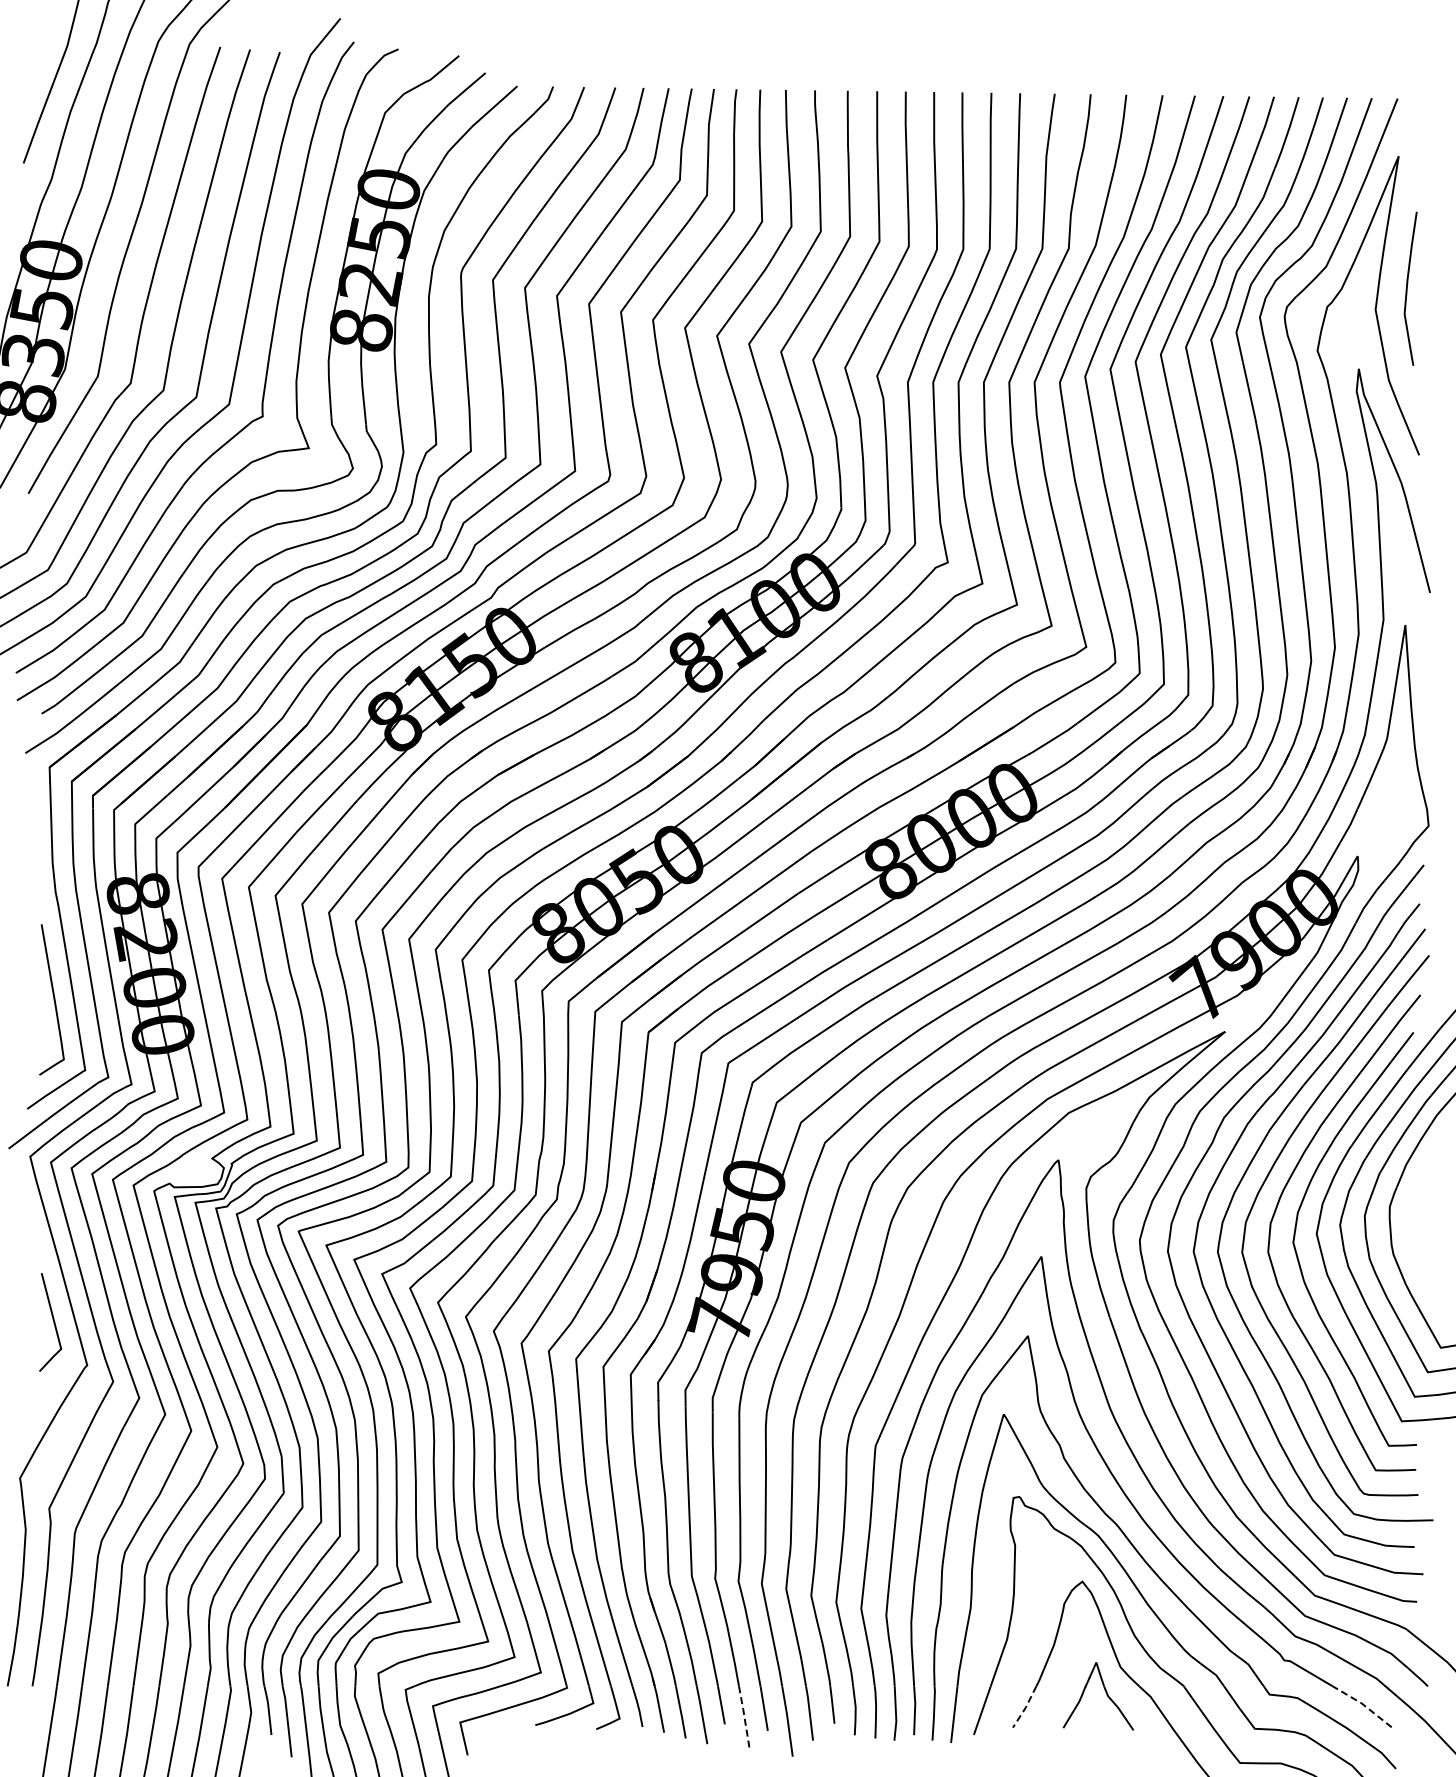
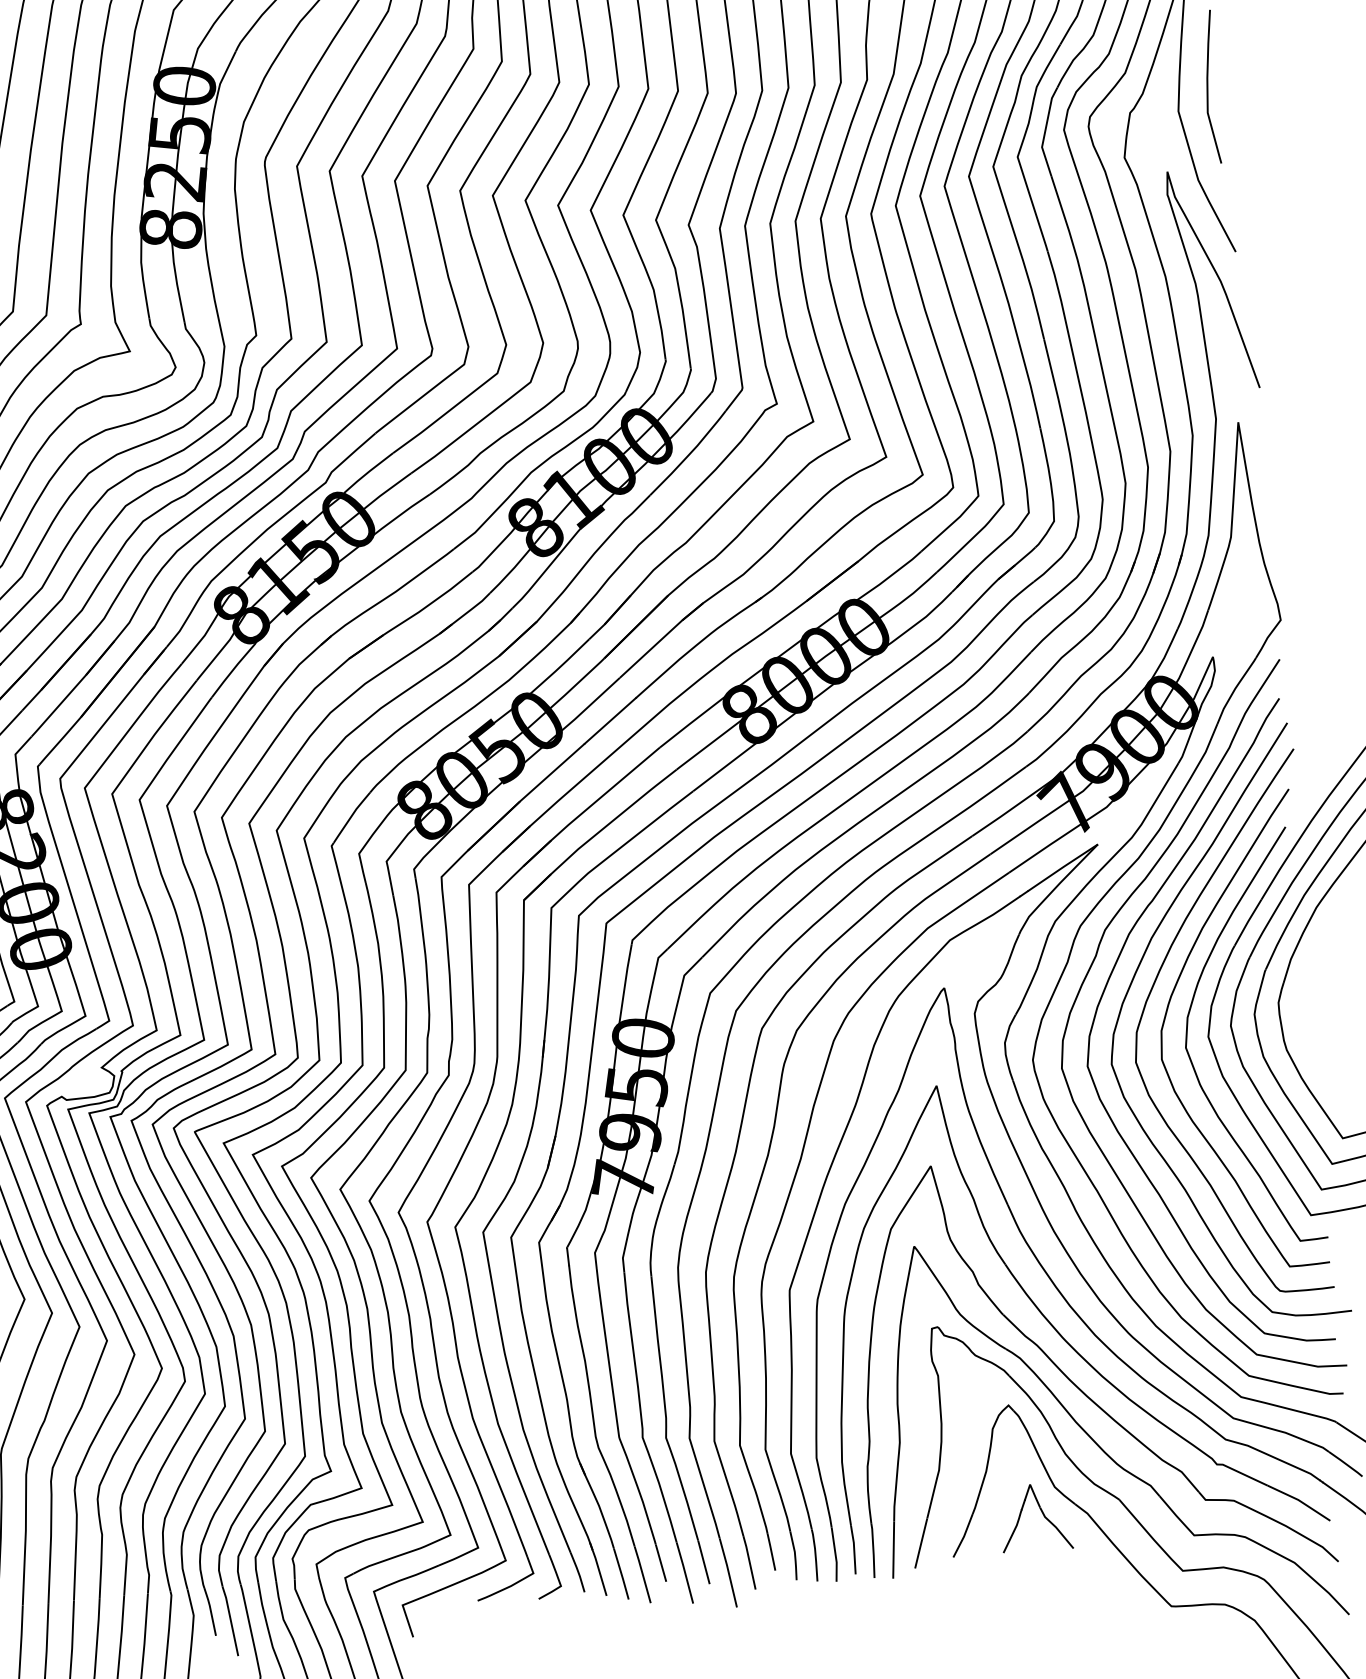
line: (1363, 1704) -> (1300, 1500), dashed -> solid
line: (1025, 1707) -> (963, 1536), dashed -> solid
line: (744, 1717) -> (685, 1573), dashed -> solid

